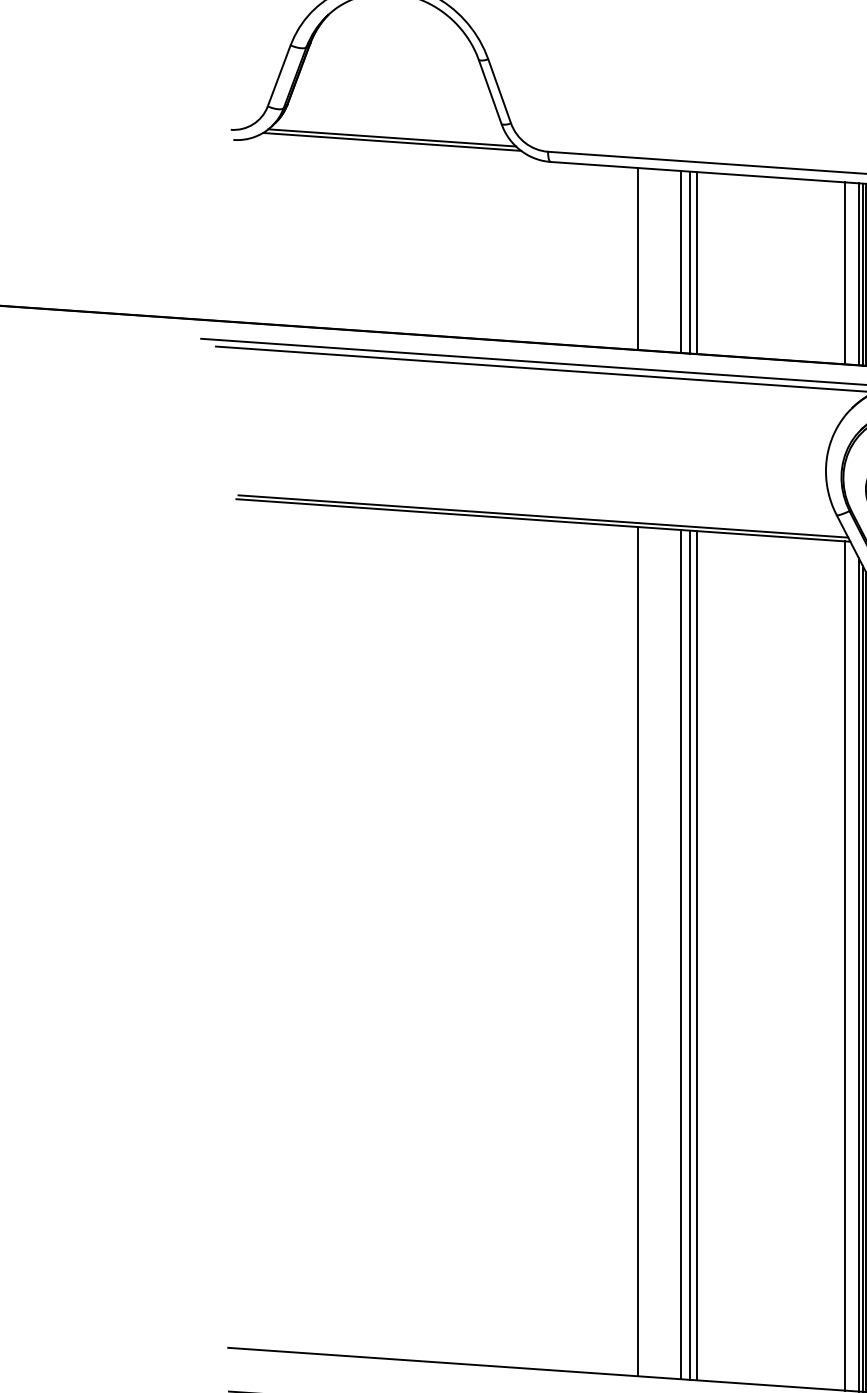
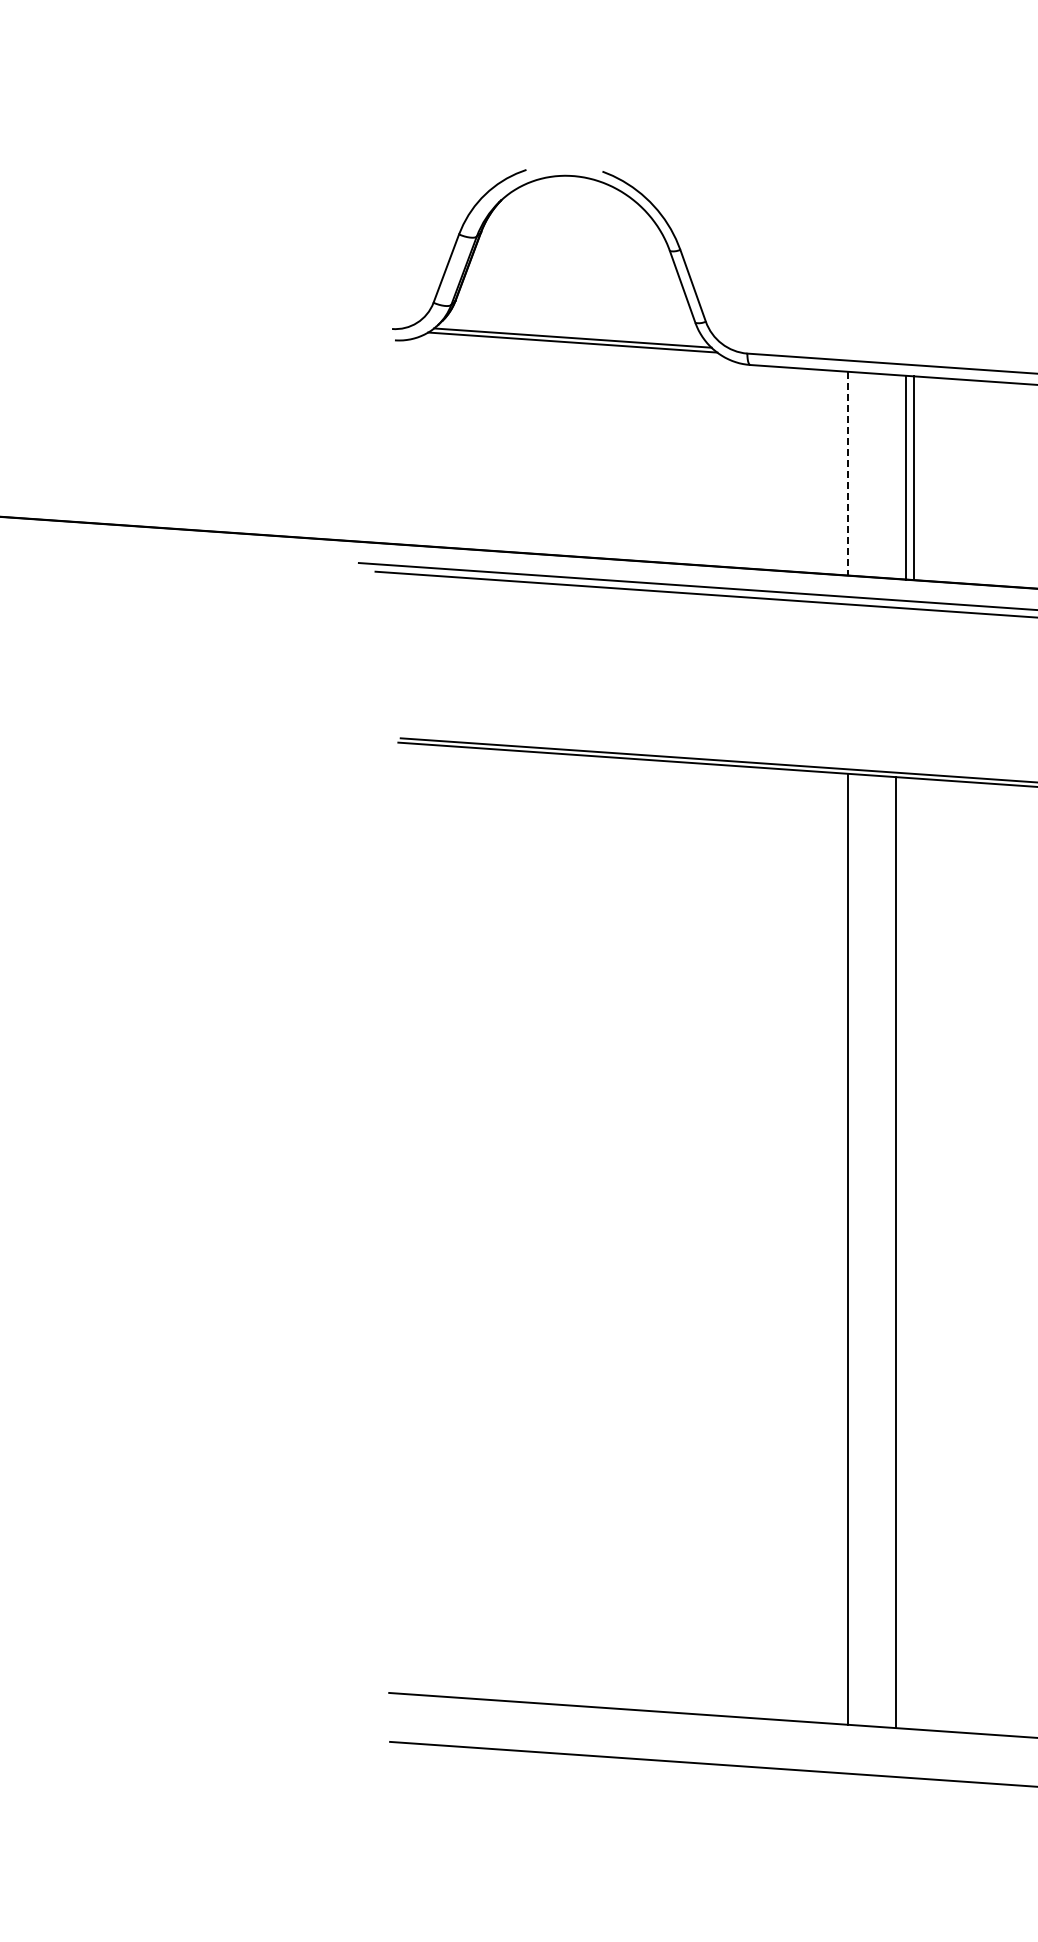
line: (638, 258) -> (848, 473), solid -> dashed
line: (681, 261) -> (896, 476), removed
line: (690, 954) -> (906, 1252), removed
line: (696, 955) -> (913, 1253), removed

